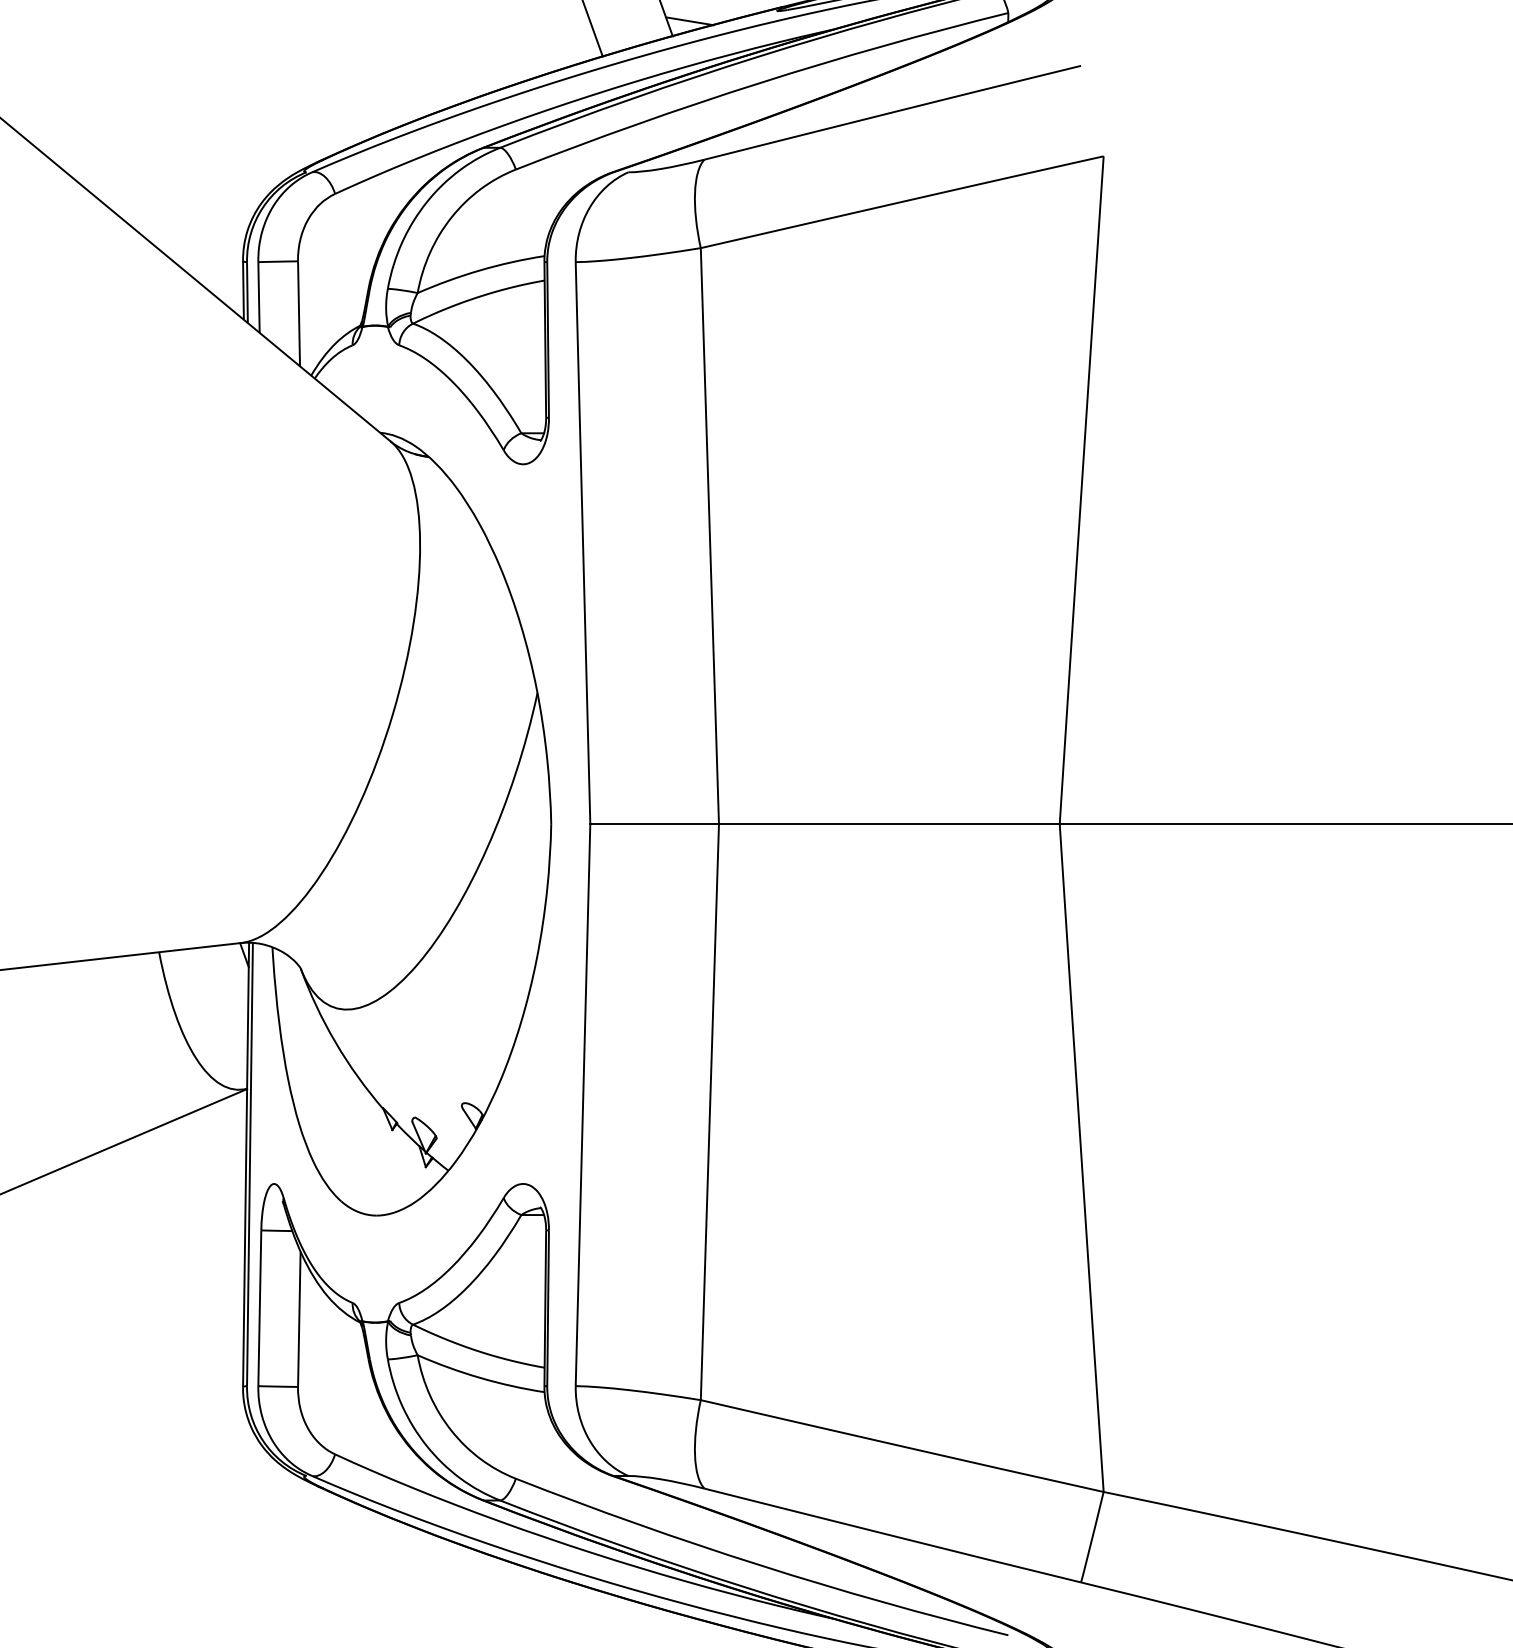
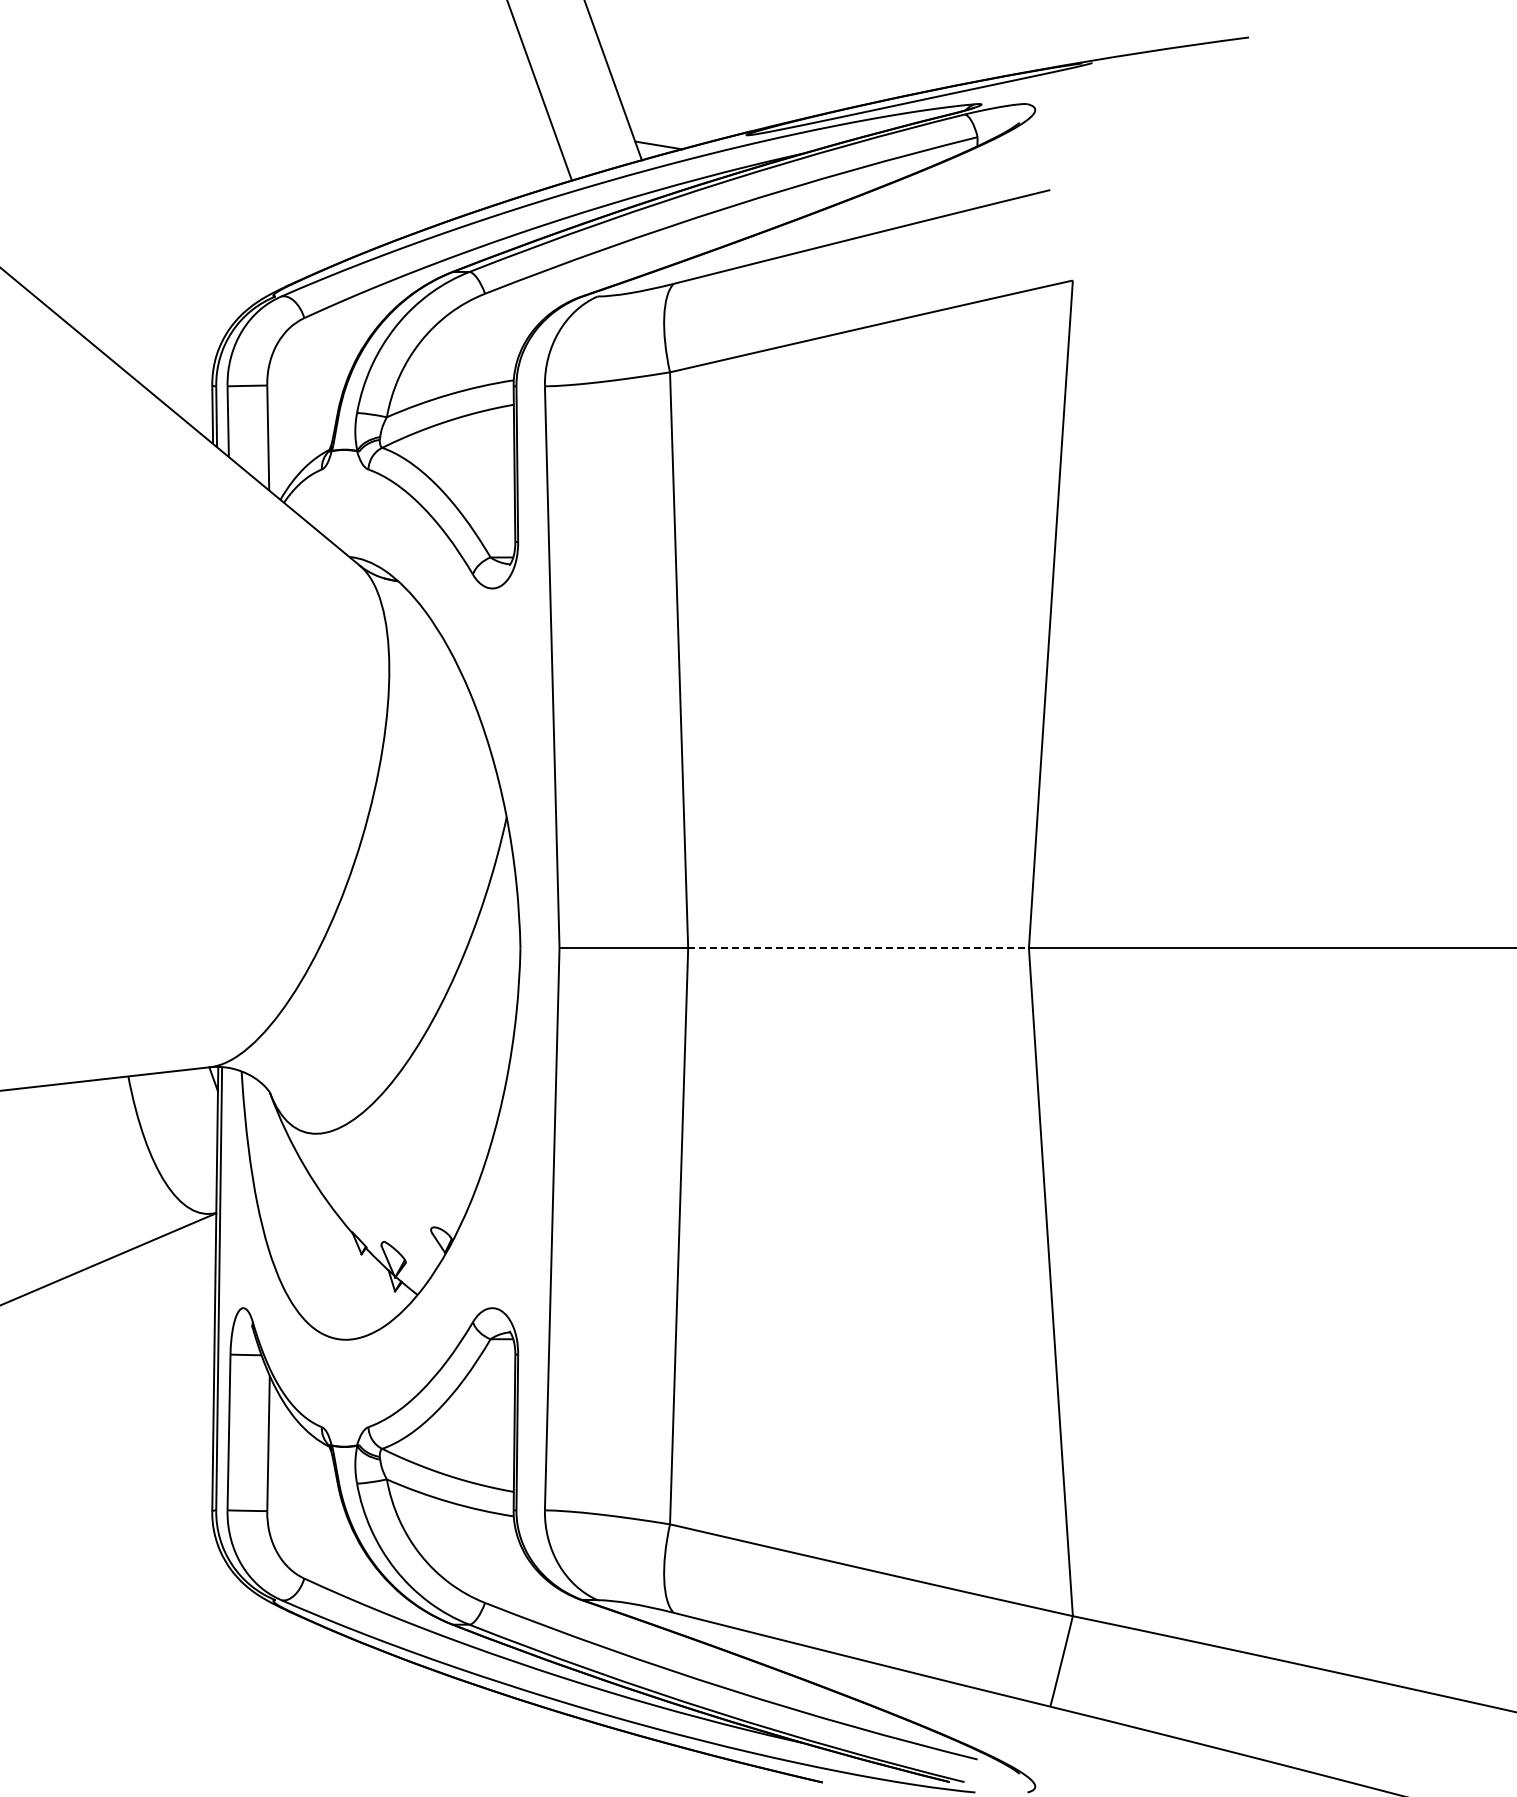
line: (890, 824) -> (859, 948), solid -> dashed

